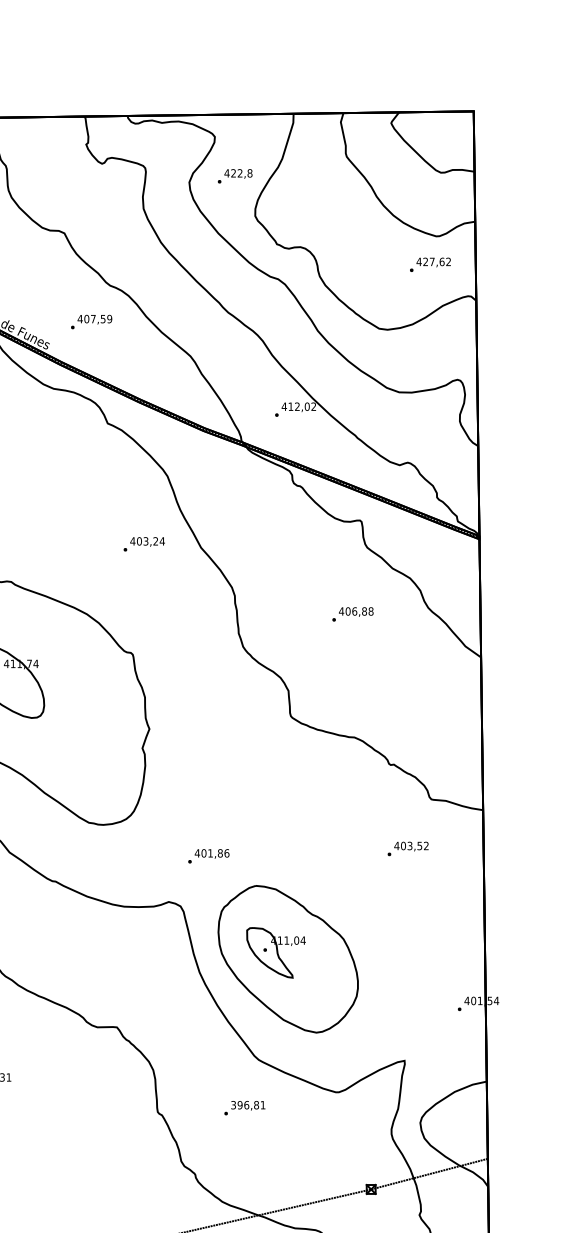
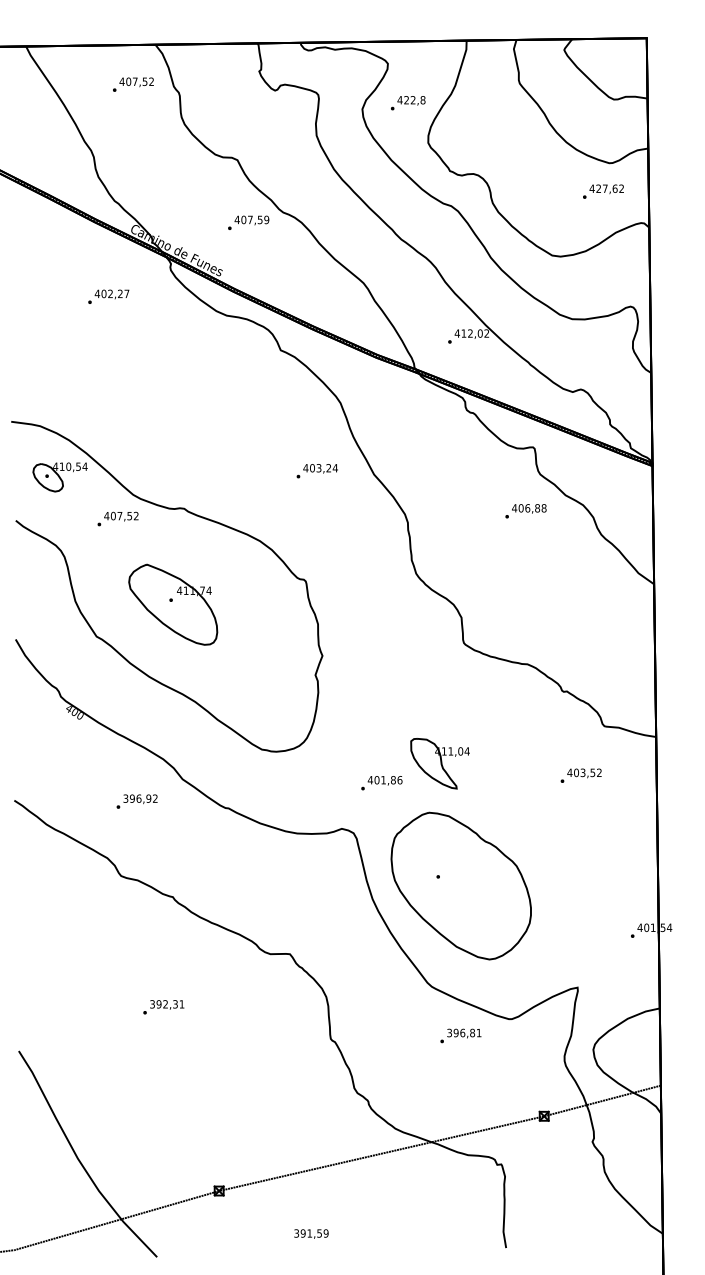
text: (91, 321) -> (248, 222), moved
text: (352, 614) -> (525, 511), moved
part: (275, 952) -> (439, 763), moved
text: (244, 1107) -> (460, 1035), moved

